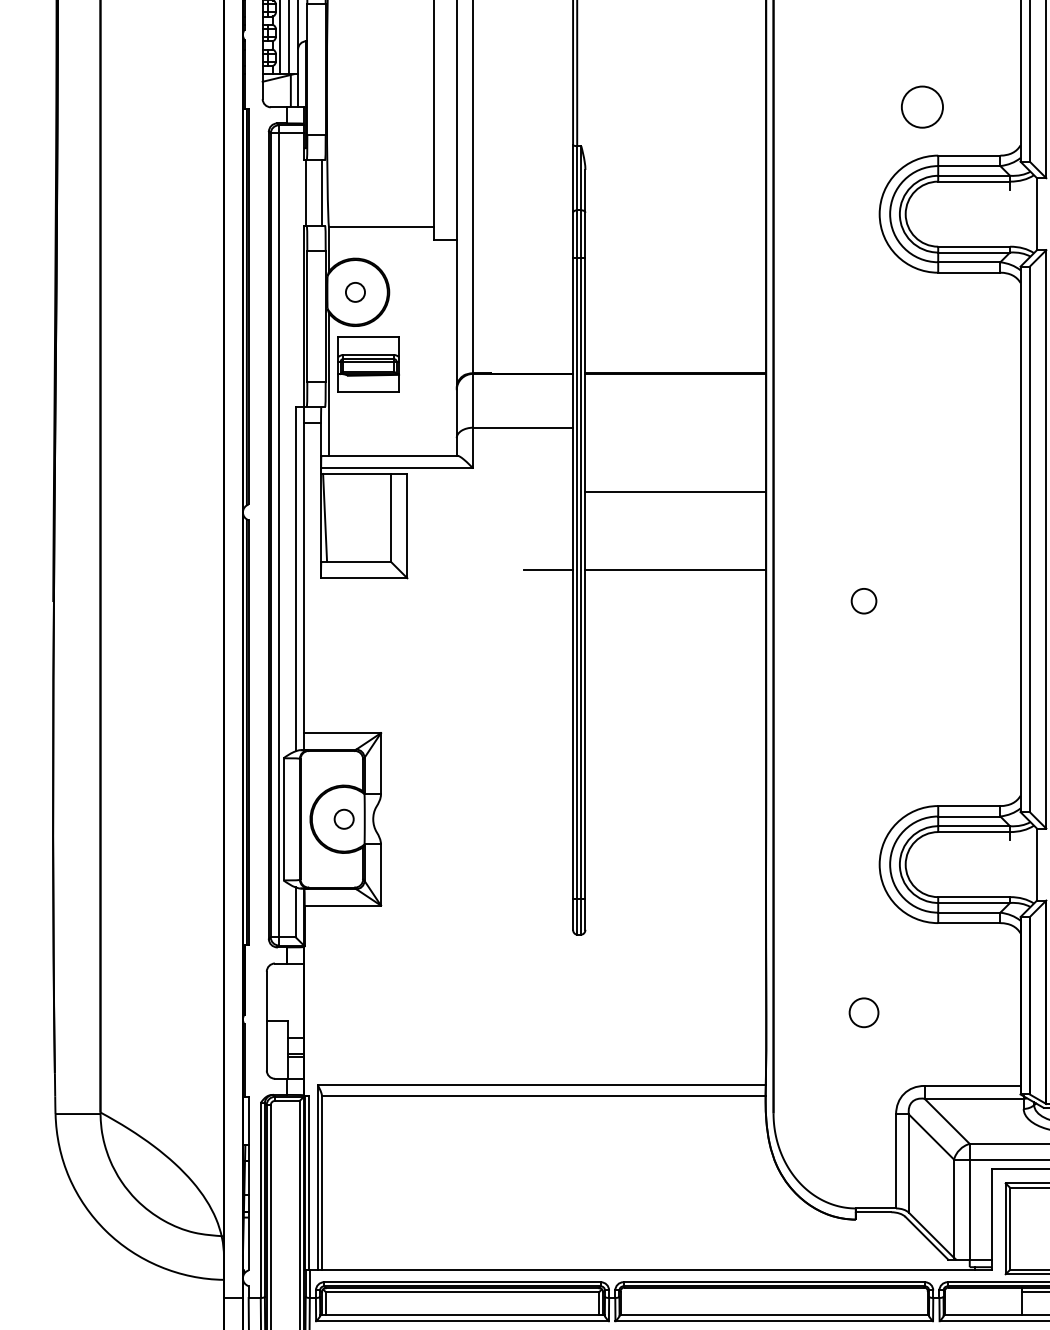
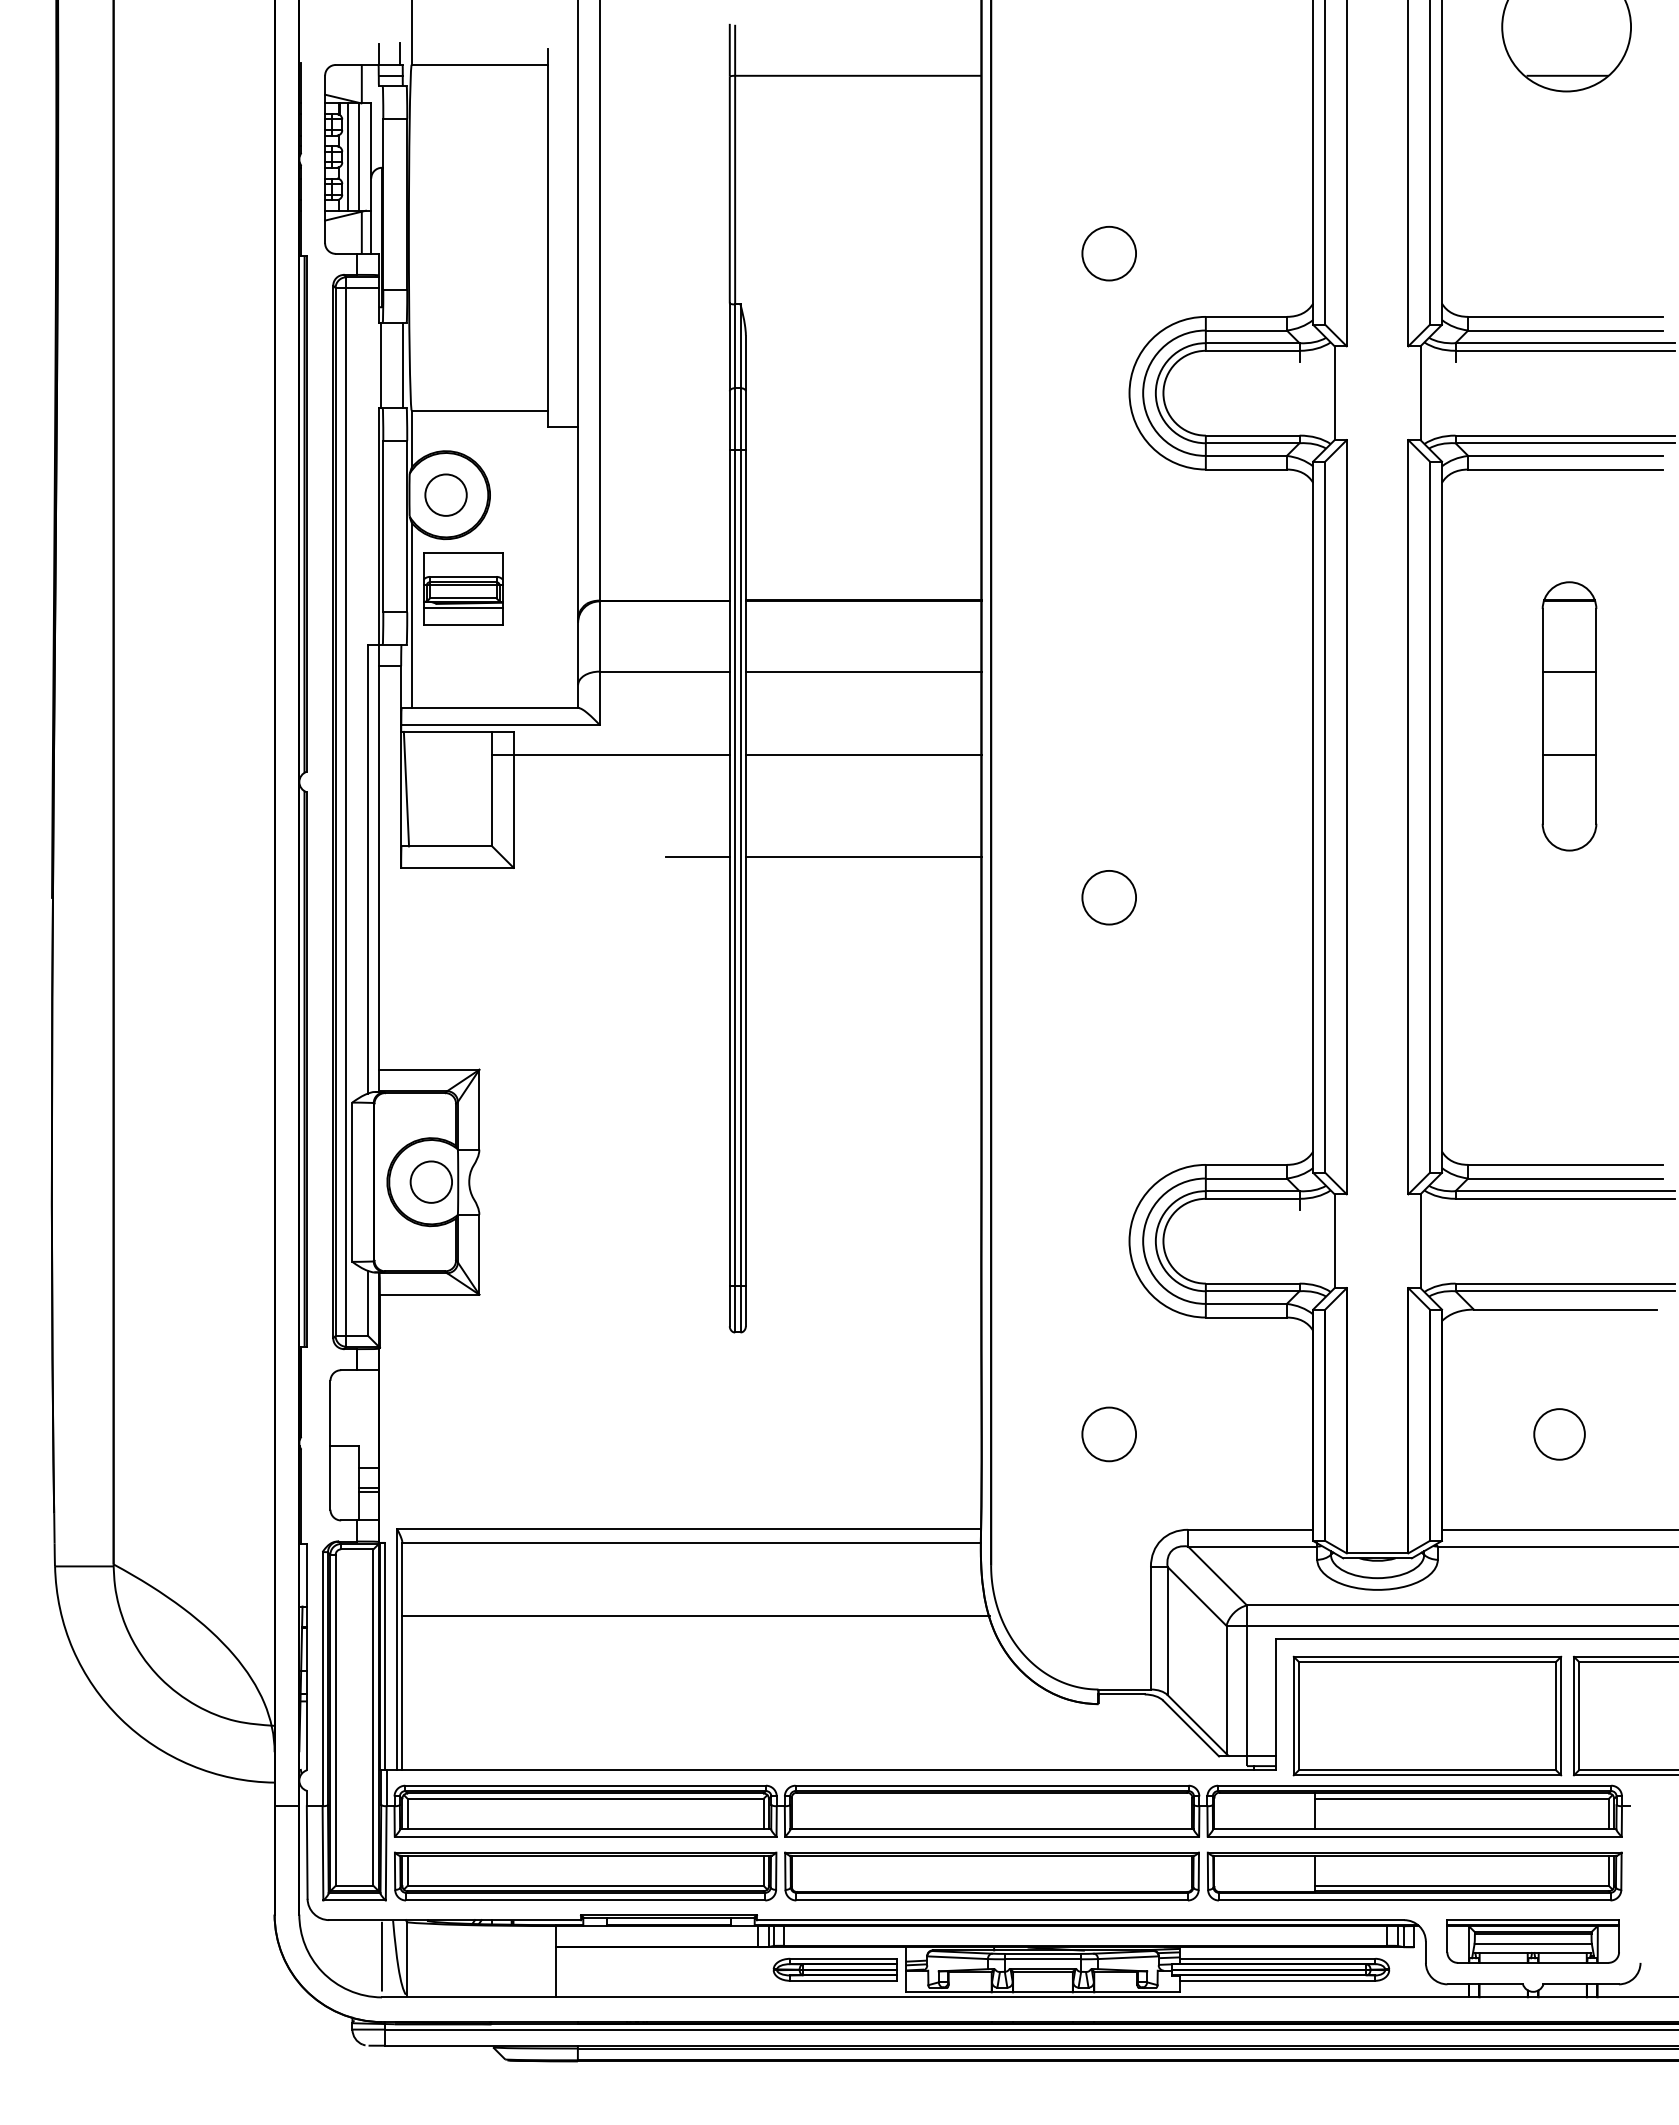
circle: (921, 107) -> (1108, 253), moved
circle: (355, 291) -> (445, 494), size x1.67
line: (368, 379) -> (462, 608), added
line: (675, 427) -> (863, 671), added
line: (481, 492) -> (610, 755), added
circle: (863, 600) -> (1108, 897), size x1.67
circle: (344, 818) -> (431, 1181), size x1.67
circle: (863, 1012) -> (1108, 1434), size x1.43
line: (546, 1151) -> (695, 1615), added

